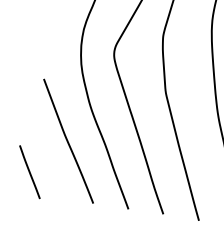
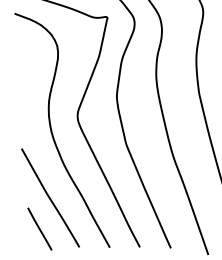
line: (29, 171) -> (39, 228), moved

